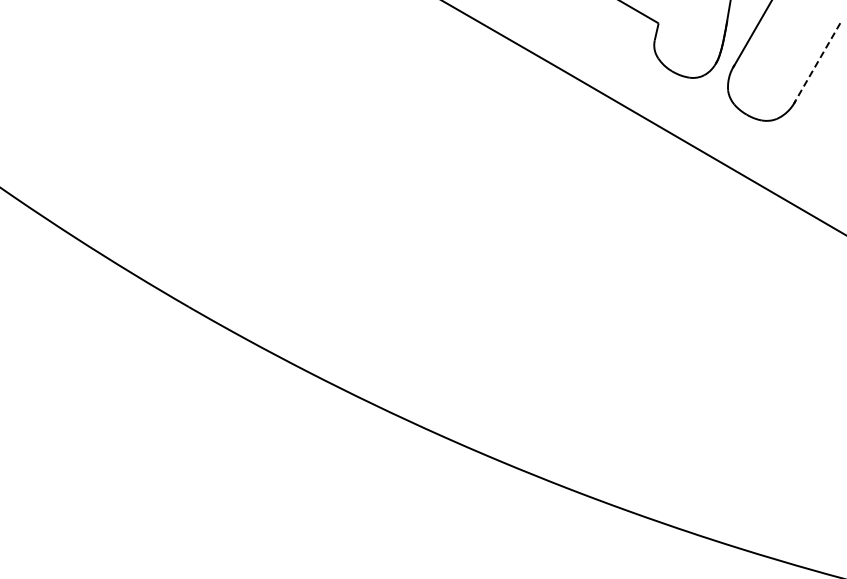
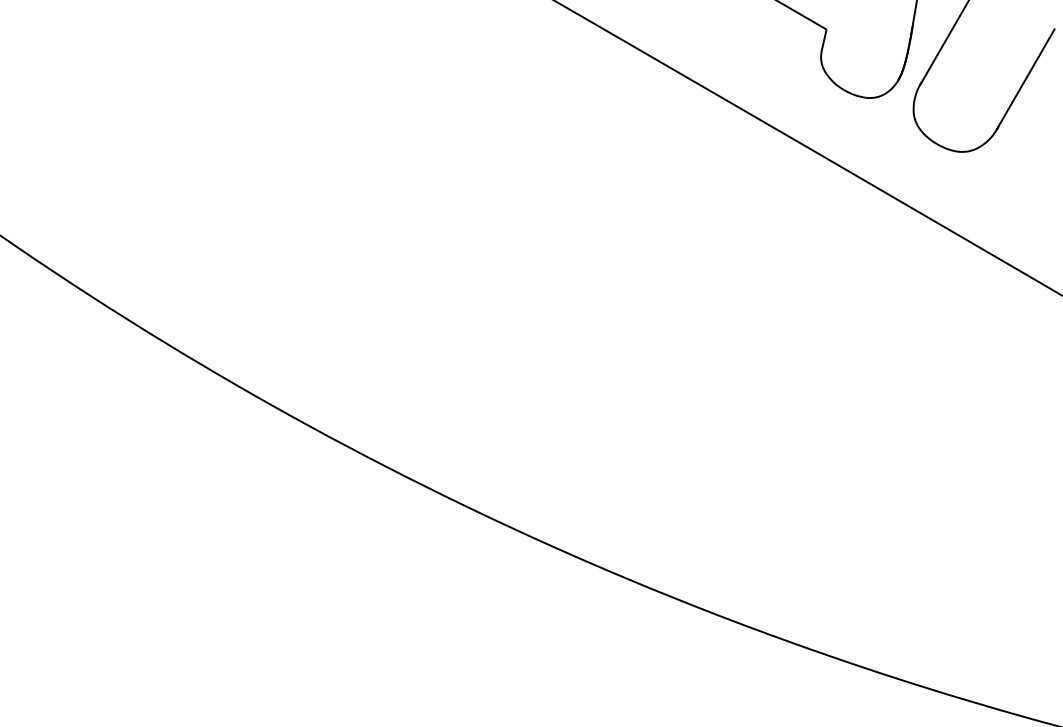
line: (817, 61) -> (1025, 77), dashed -> solid

